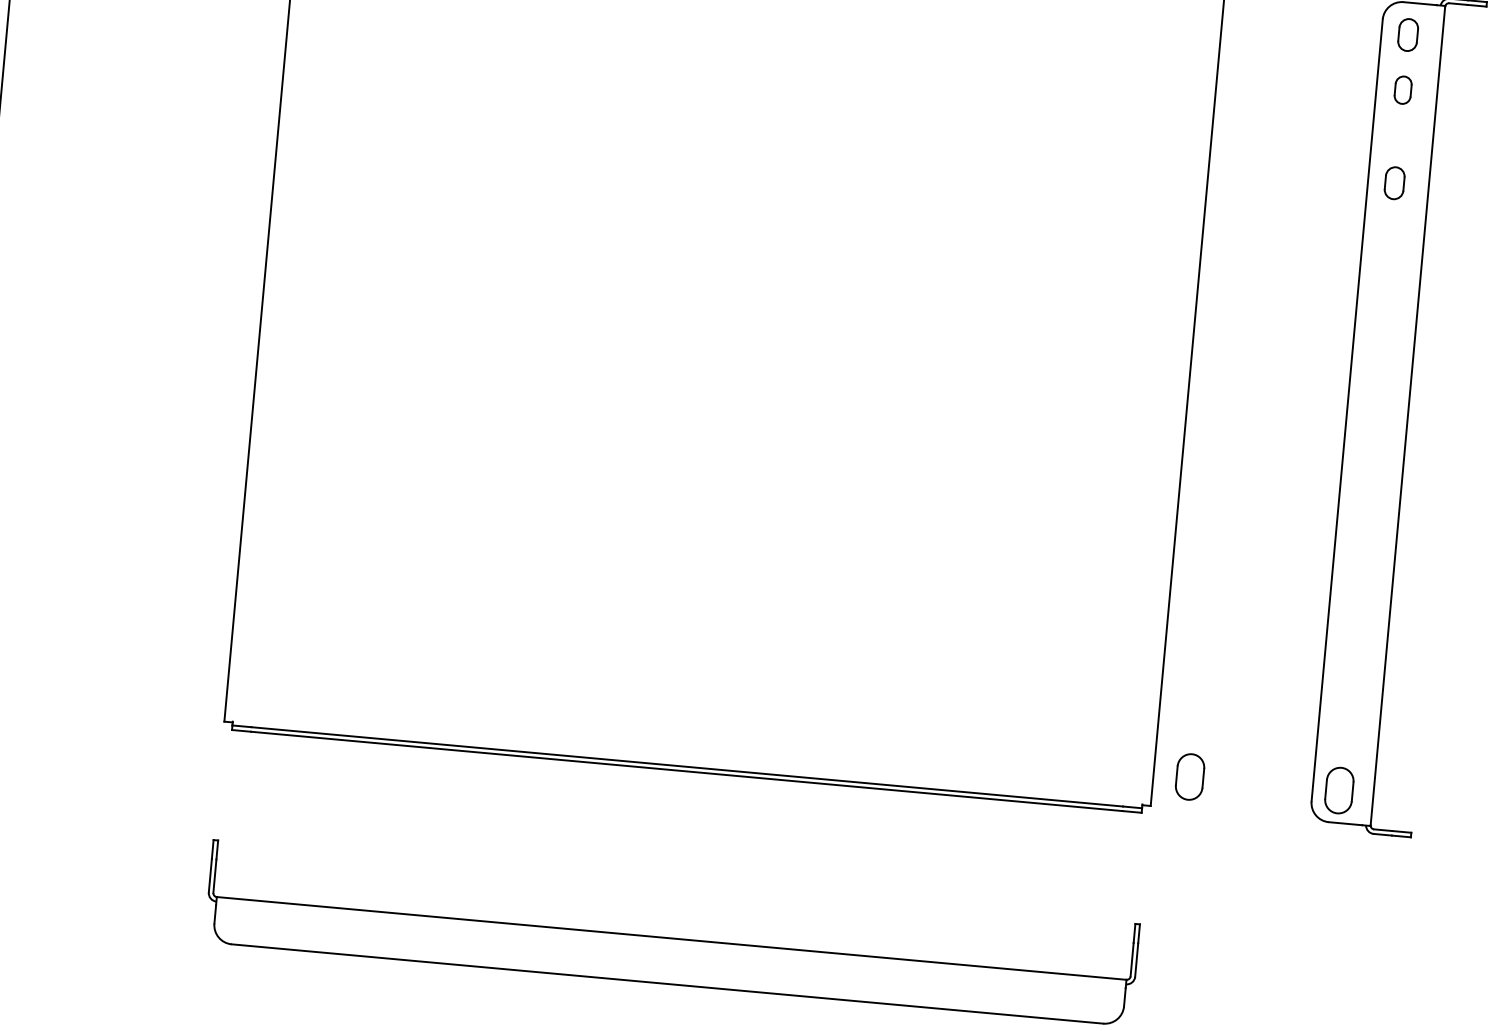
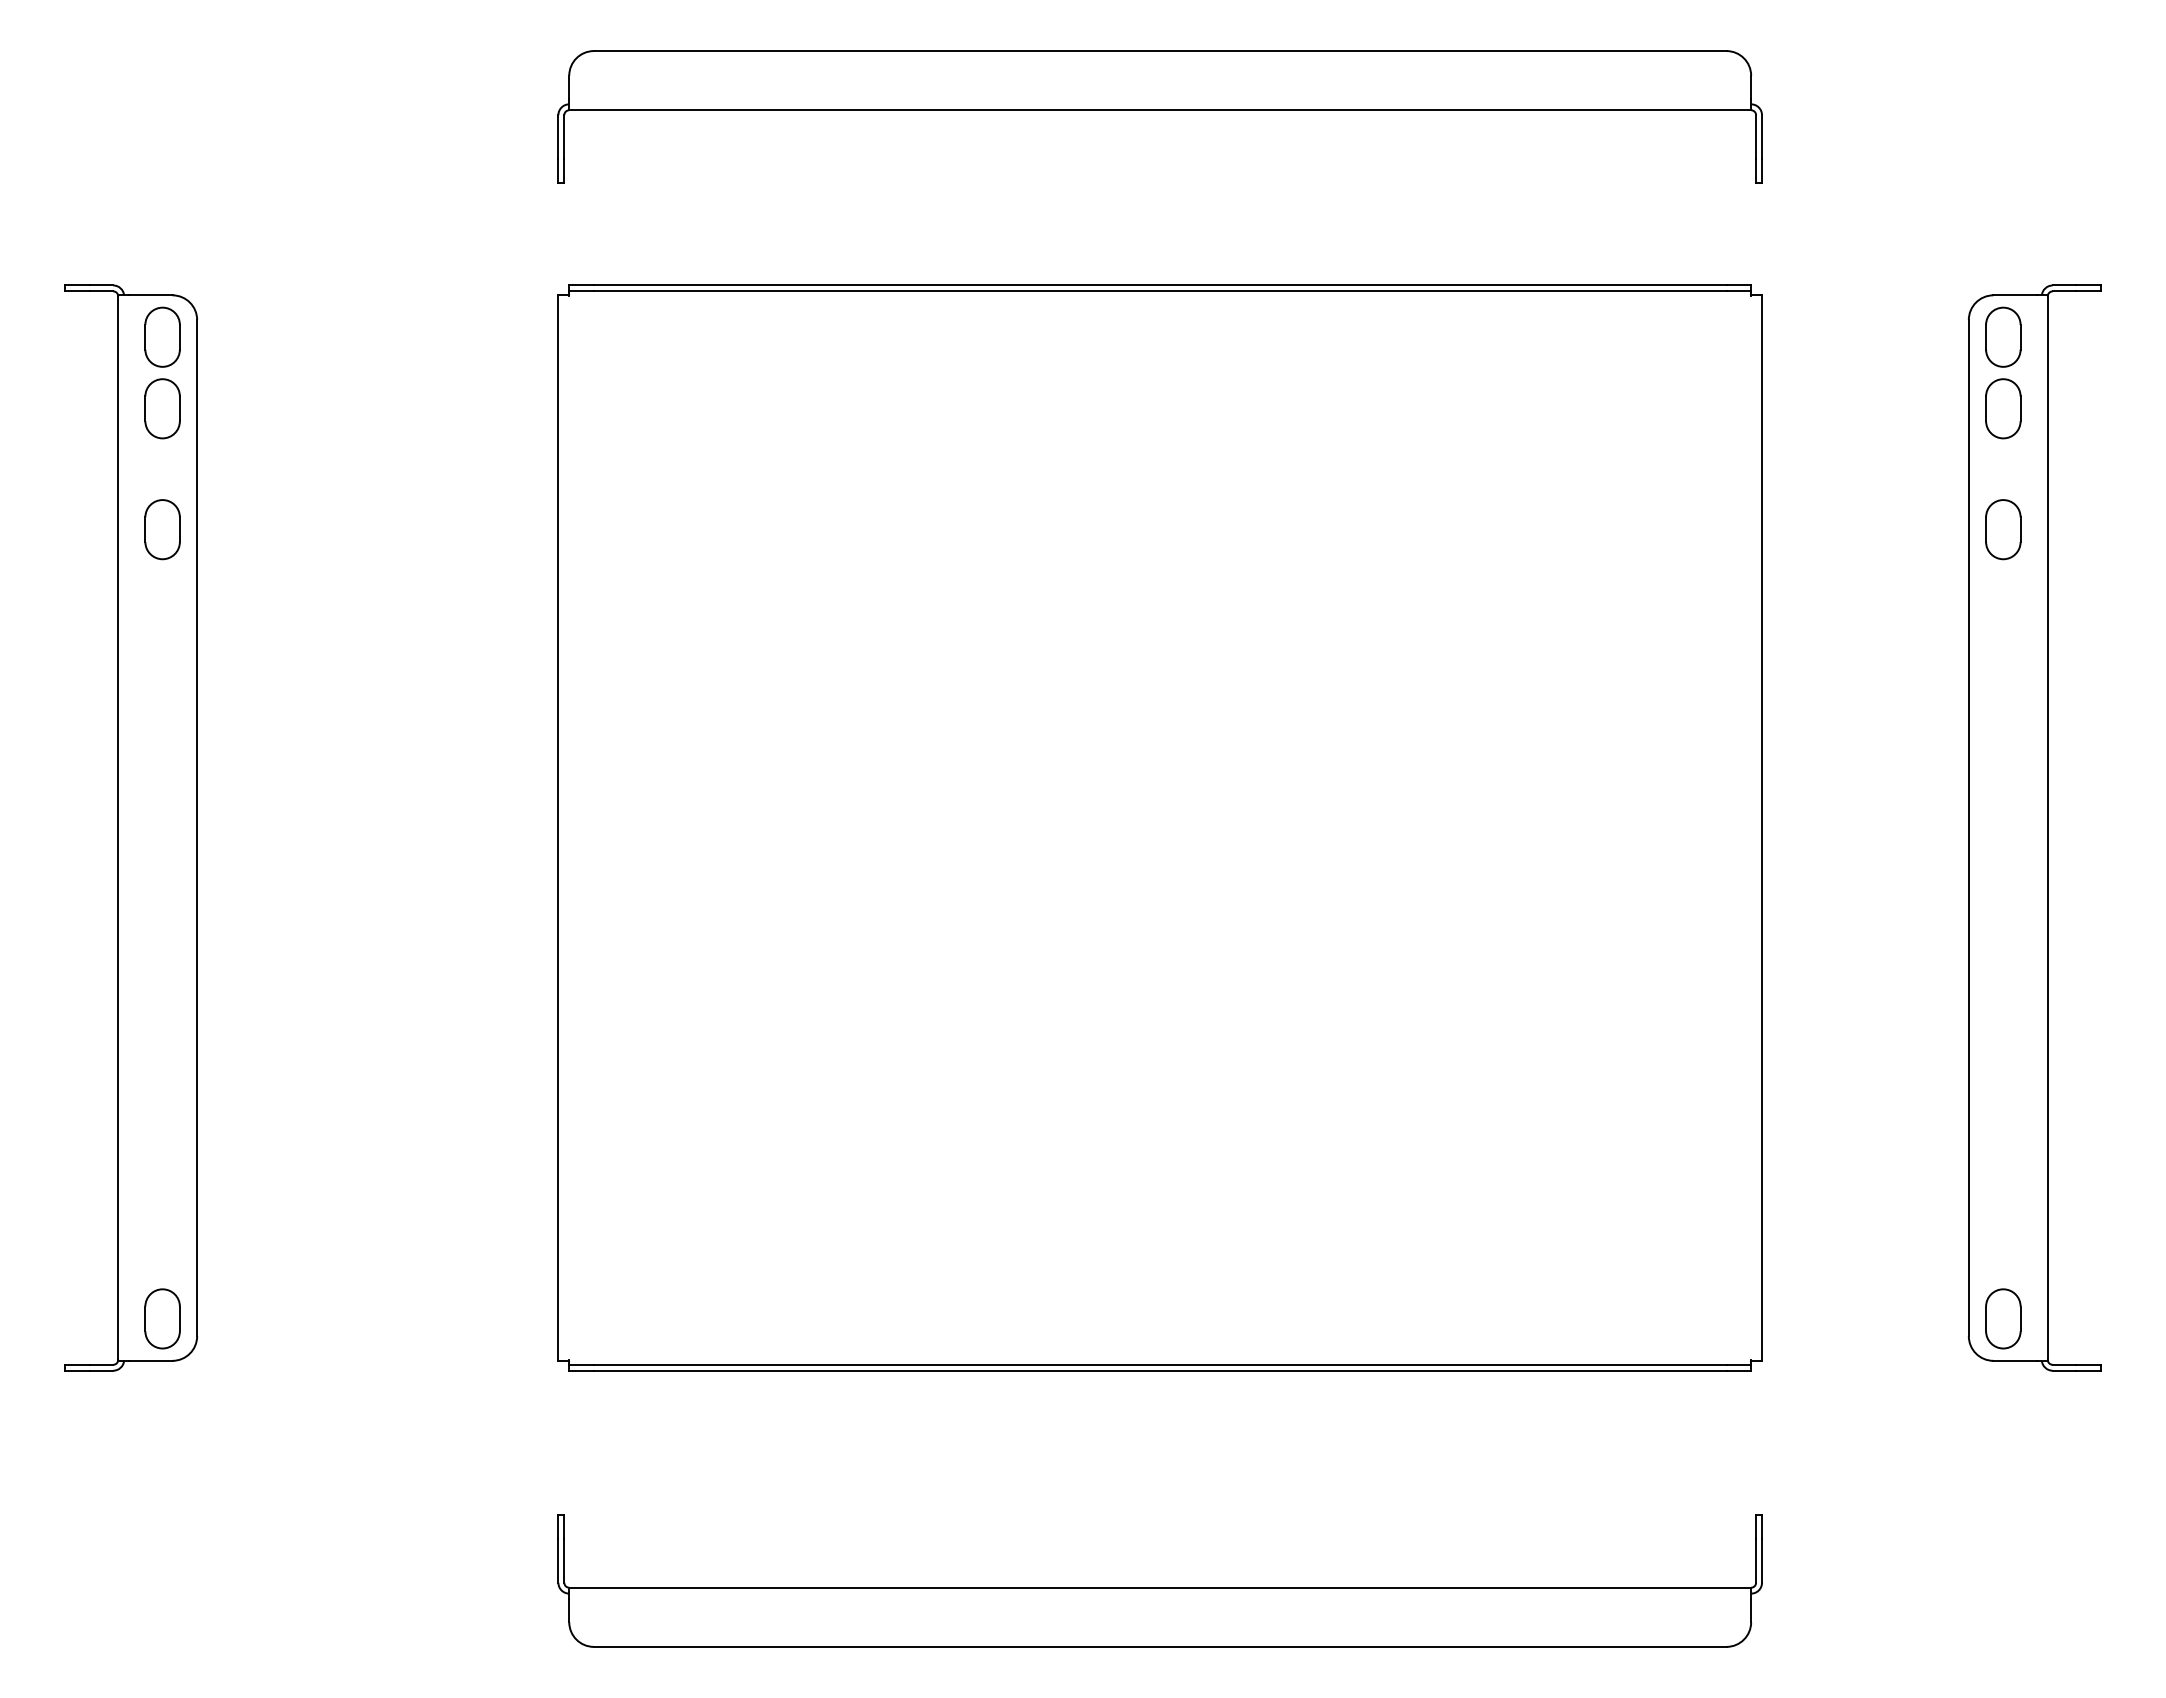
part: (1408, 34) -> (2003, 336), size x1.43
part: (1403, 89) -> (2003, 408), size x1.67
part: (1394, 183) -> (2003, 529), size x1.43
part: (1190, 776) -> (1809, 1318), removed

